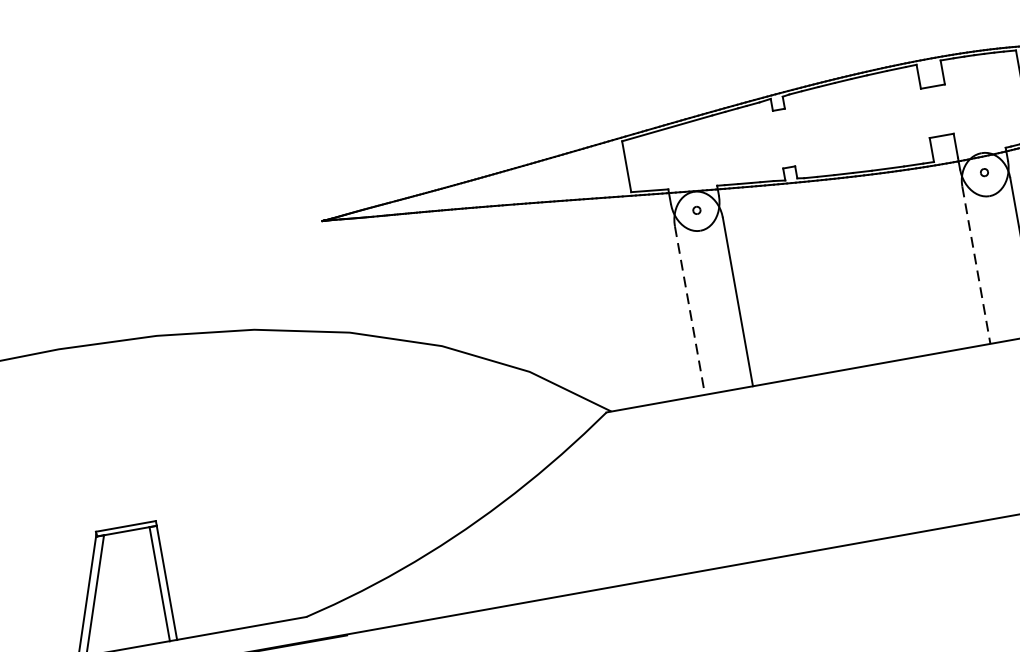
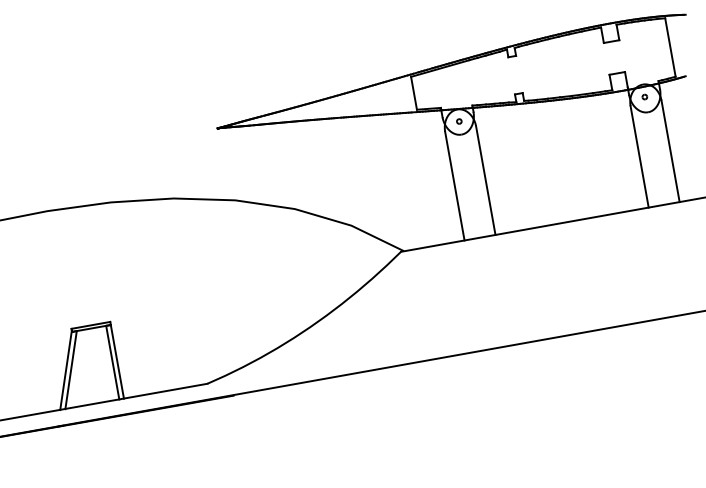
line: (976, 264) -> (639, 156), dashed -> solid
line: (689, 311) -> (454, 186), dashed -> solid

